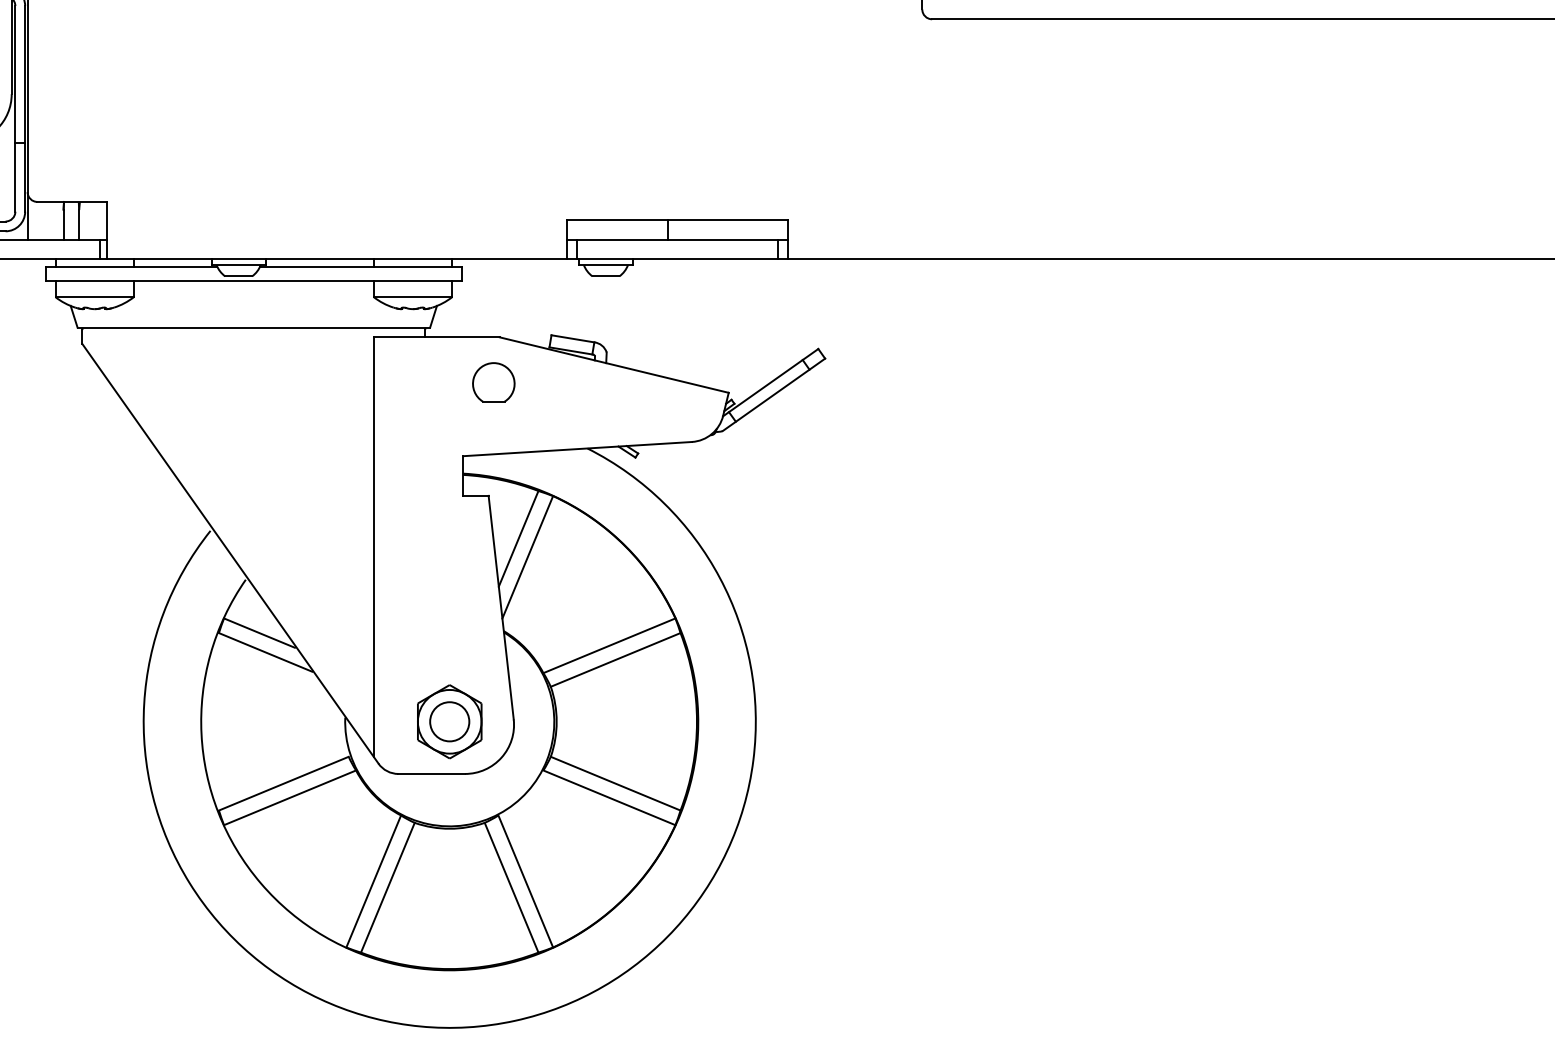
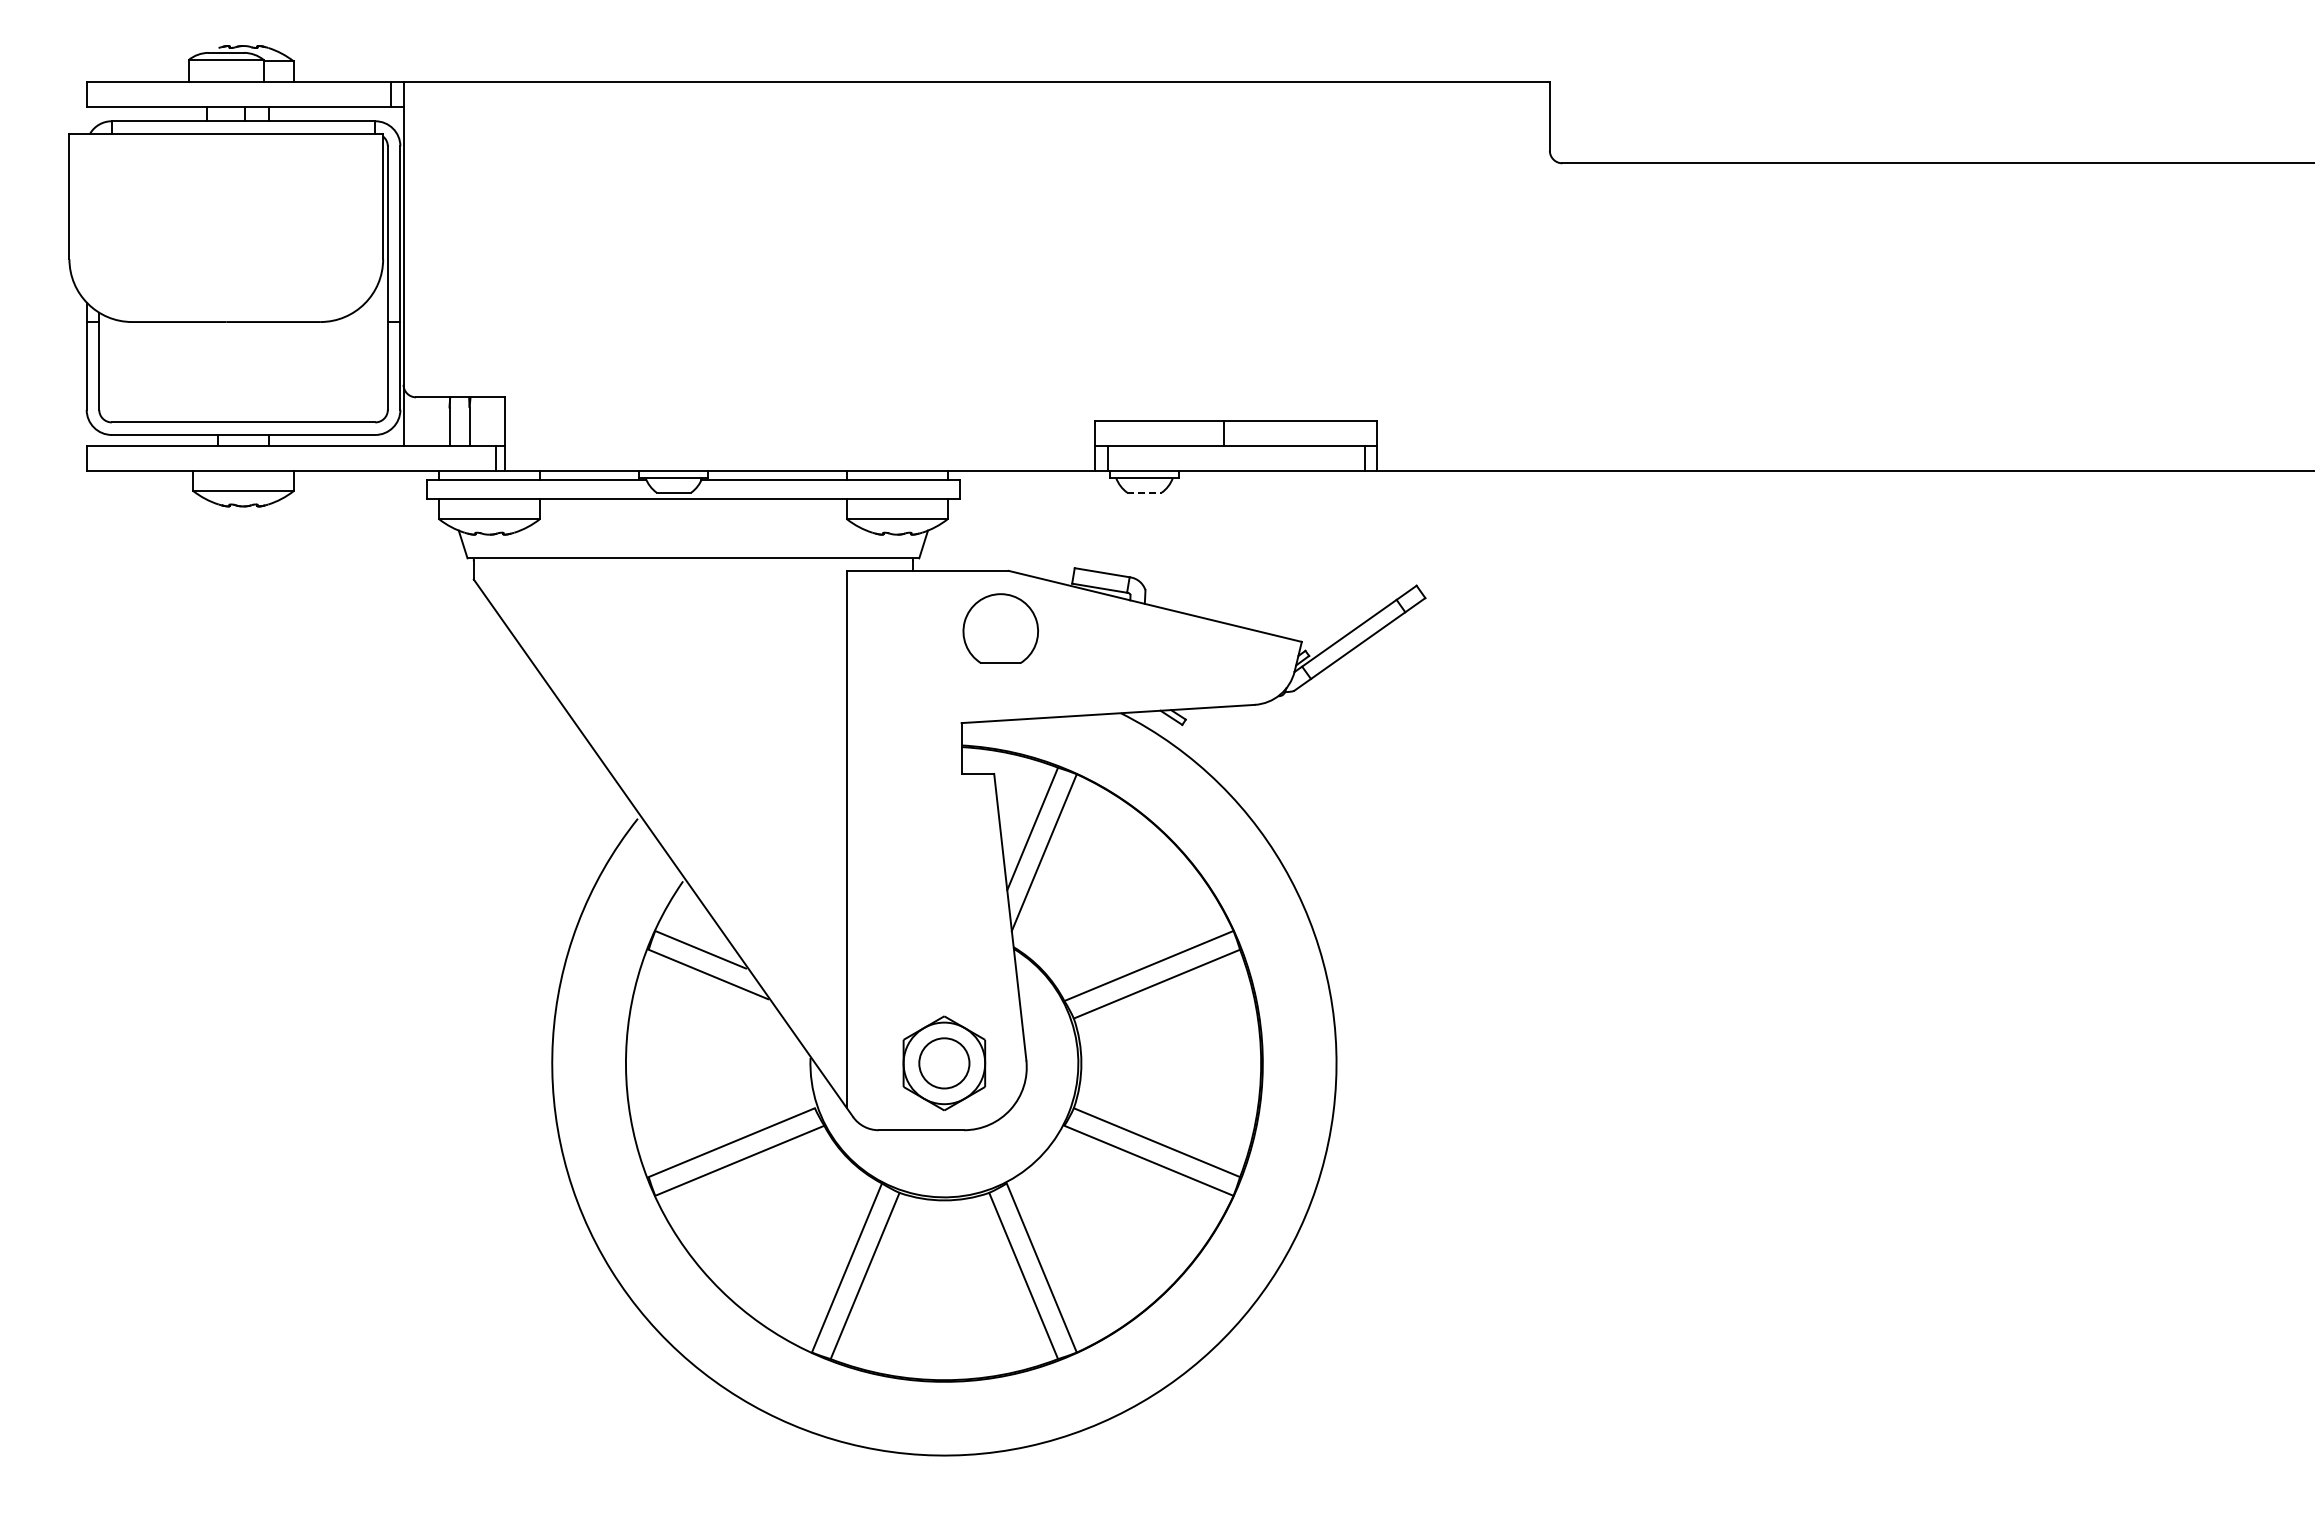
line: (606, 276) -> (1145, 492), solid -> dashed
part: (493, 381) -> (1000, 627), size x1.4

